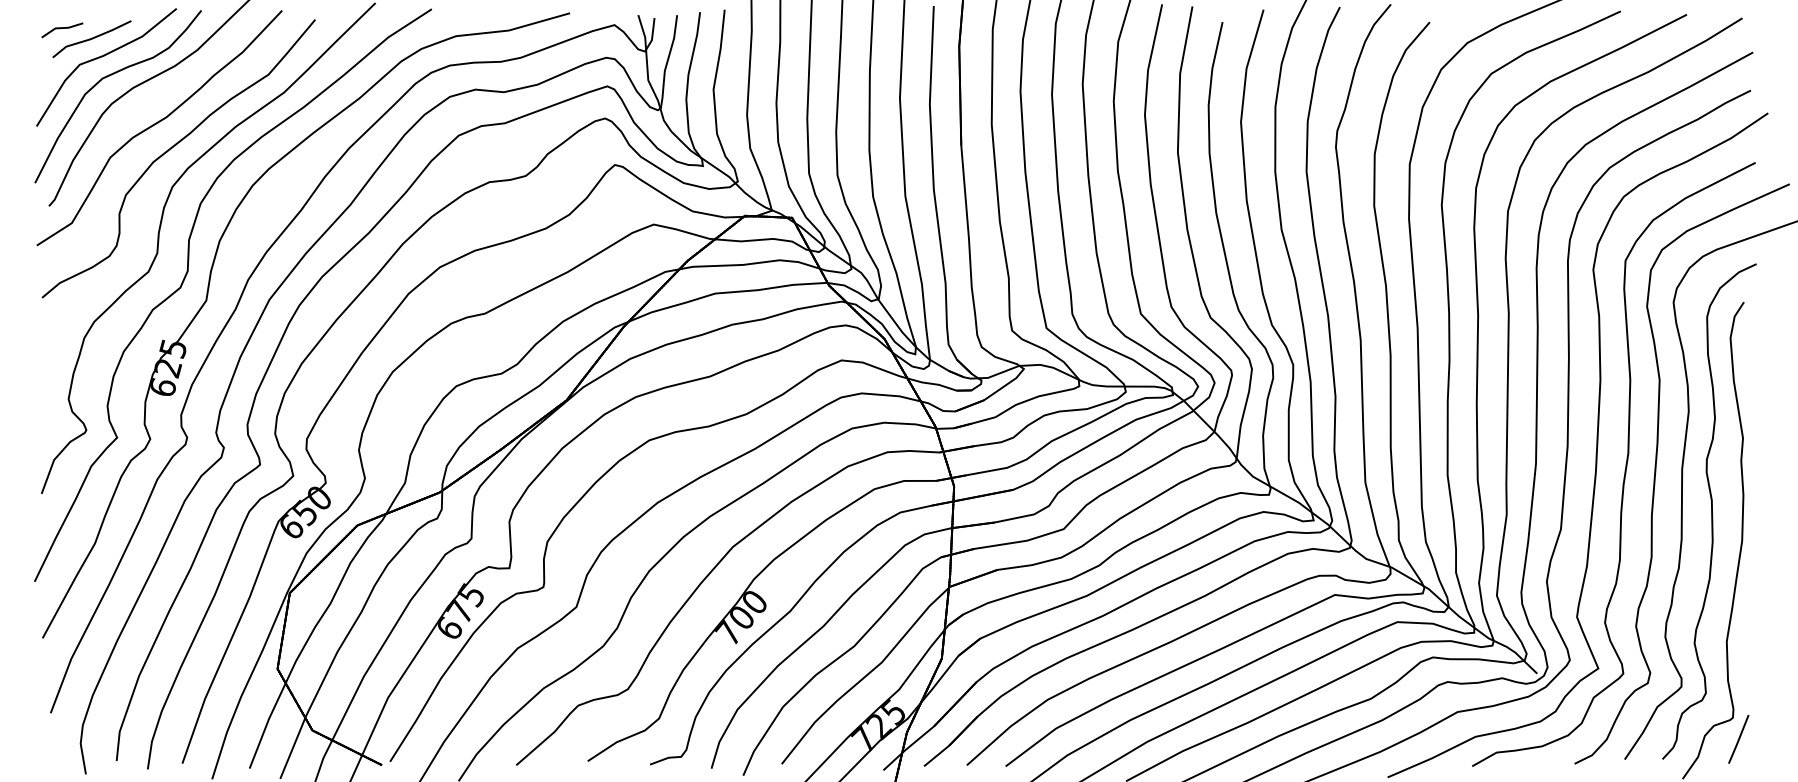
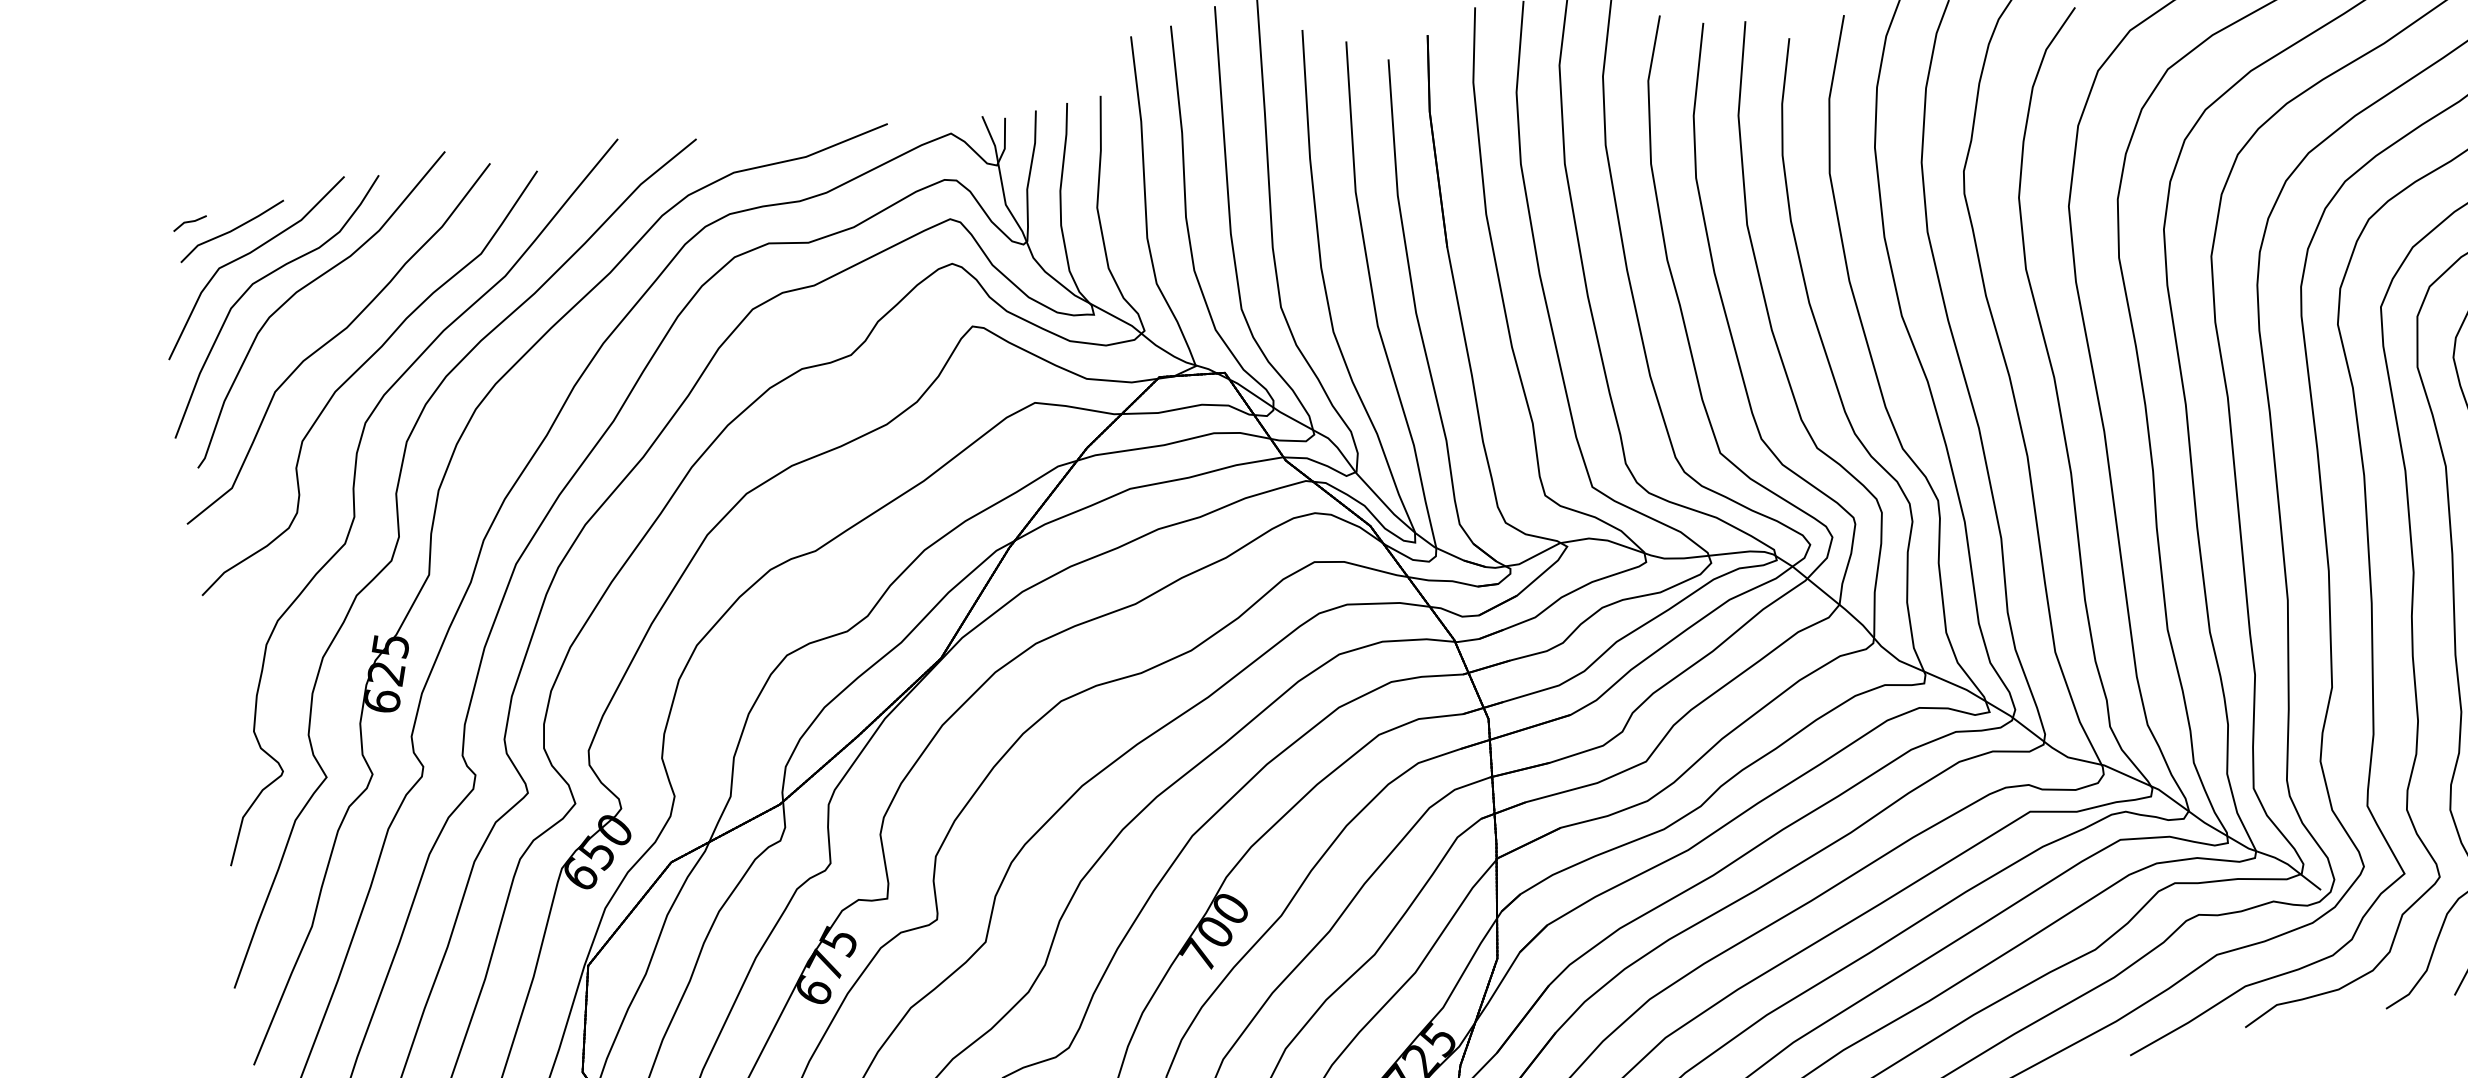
part: (62, 30) -> (190, 223), size x0.6

